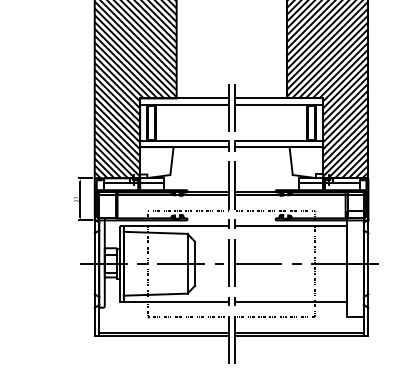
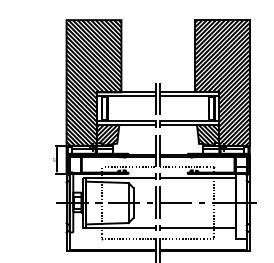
hatch: (155, 161) -> (107, 134), added
hatch: (306, 161) -> (208, 134), added

